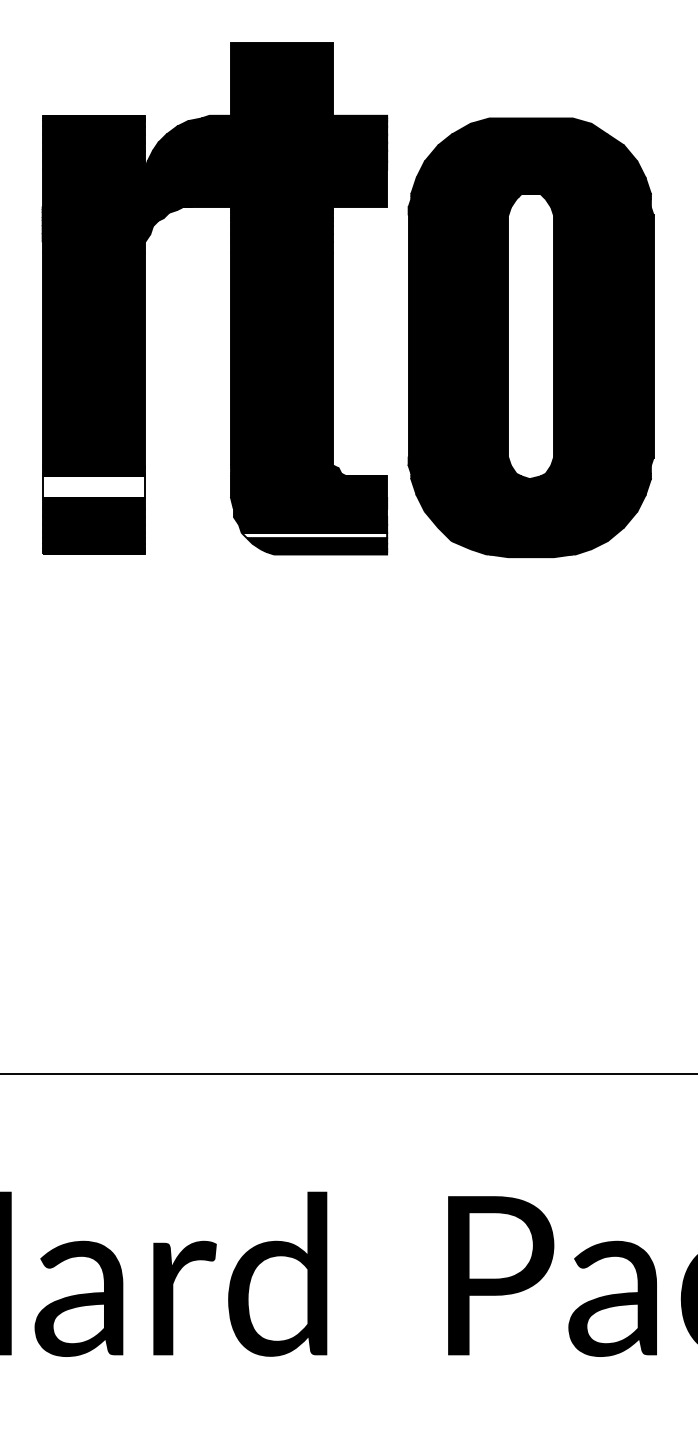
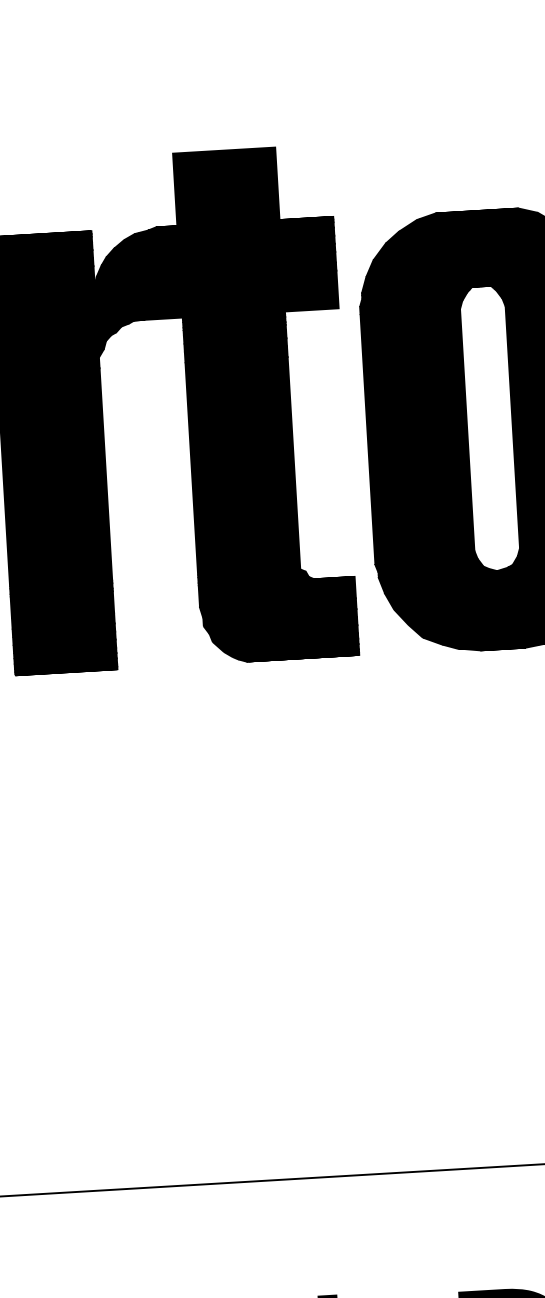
fill: (93, 486) -> (62, 604), added
fill: (314, 535) -> (285, 640), added

